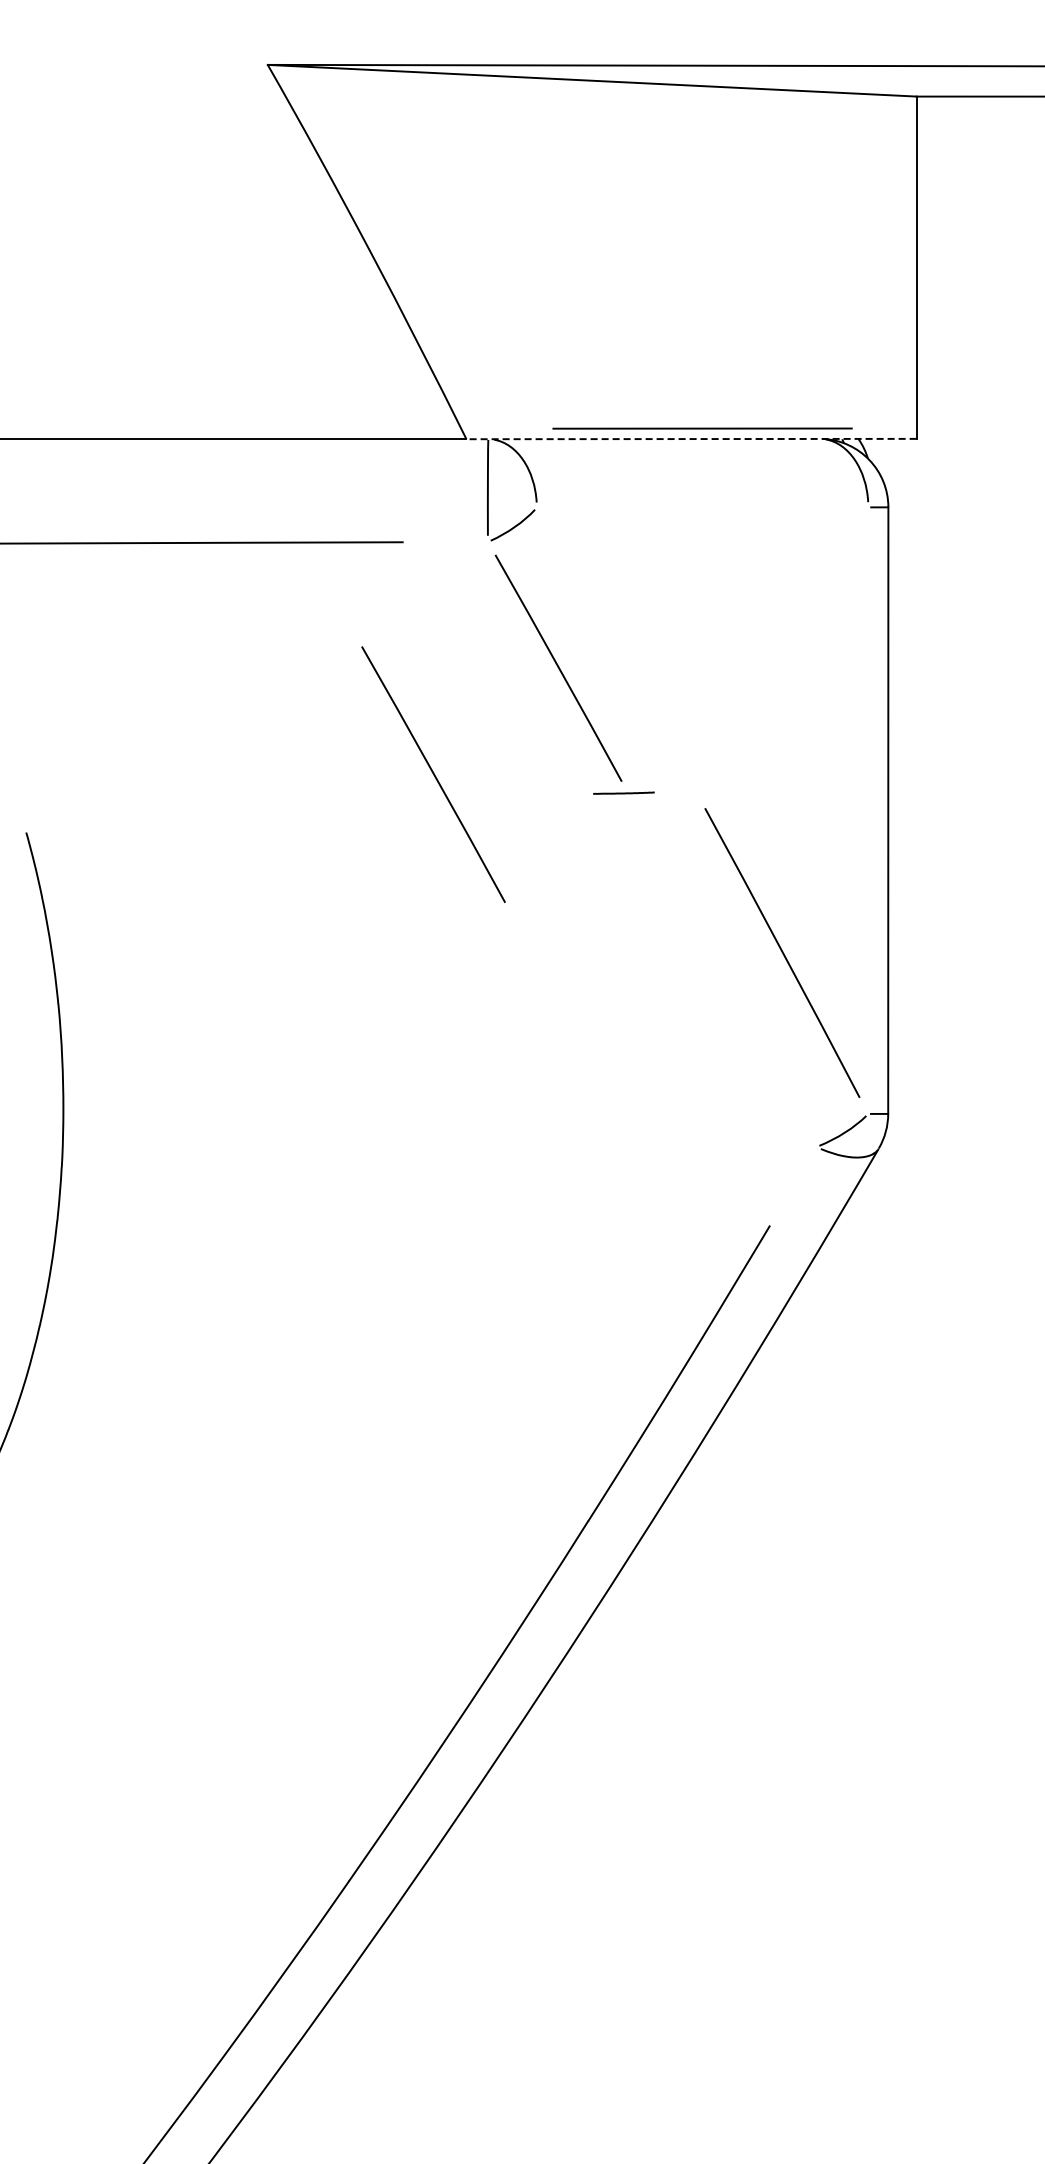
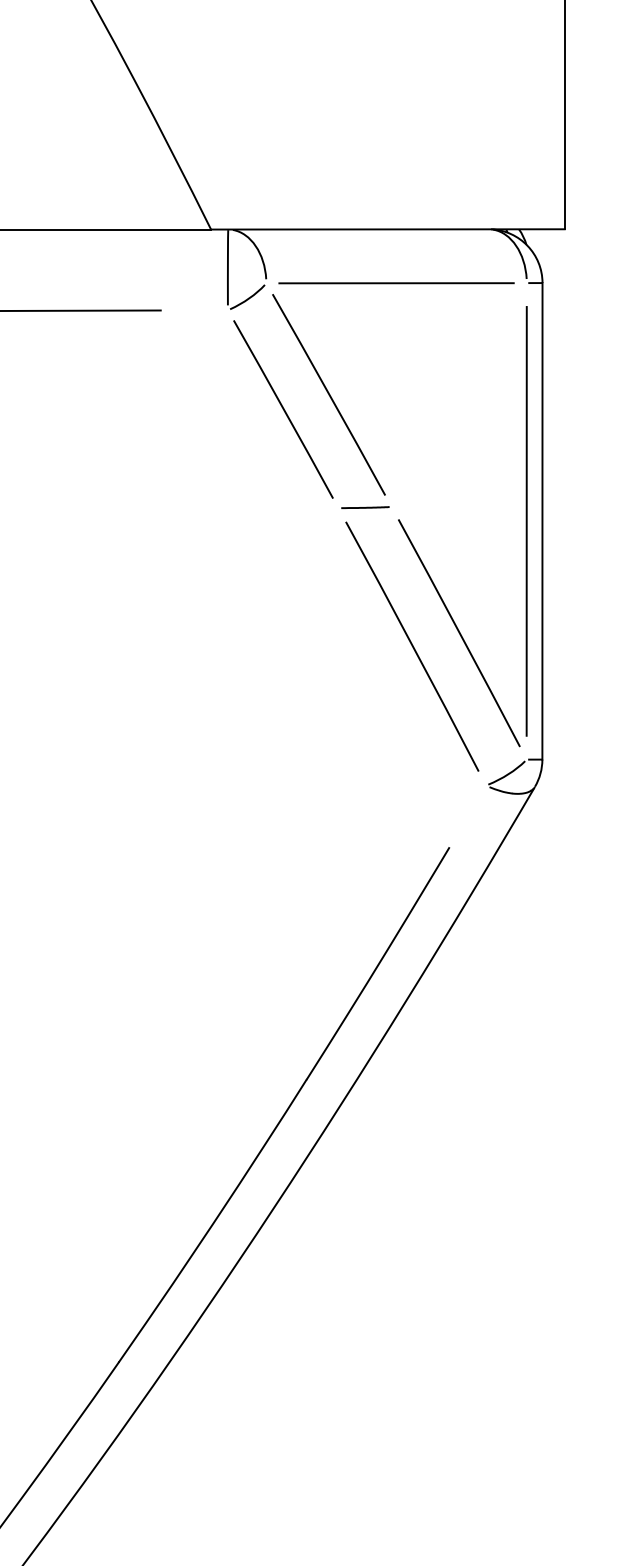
line: (702, 428) -> (396, 283), moved
line: (691, 439) -> (387, 229), dashed -> solid
line: (433, 774) -> (328, 394), moved
line: (623, 792) -> (365, 507), moved
line: (868, 810) -> (526, 521), added
curve: (722, 970) -> (412, 646), added

